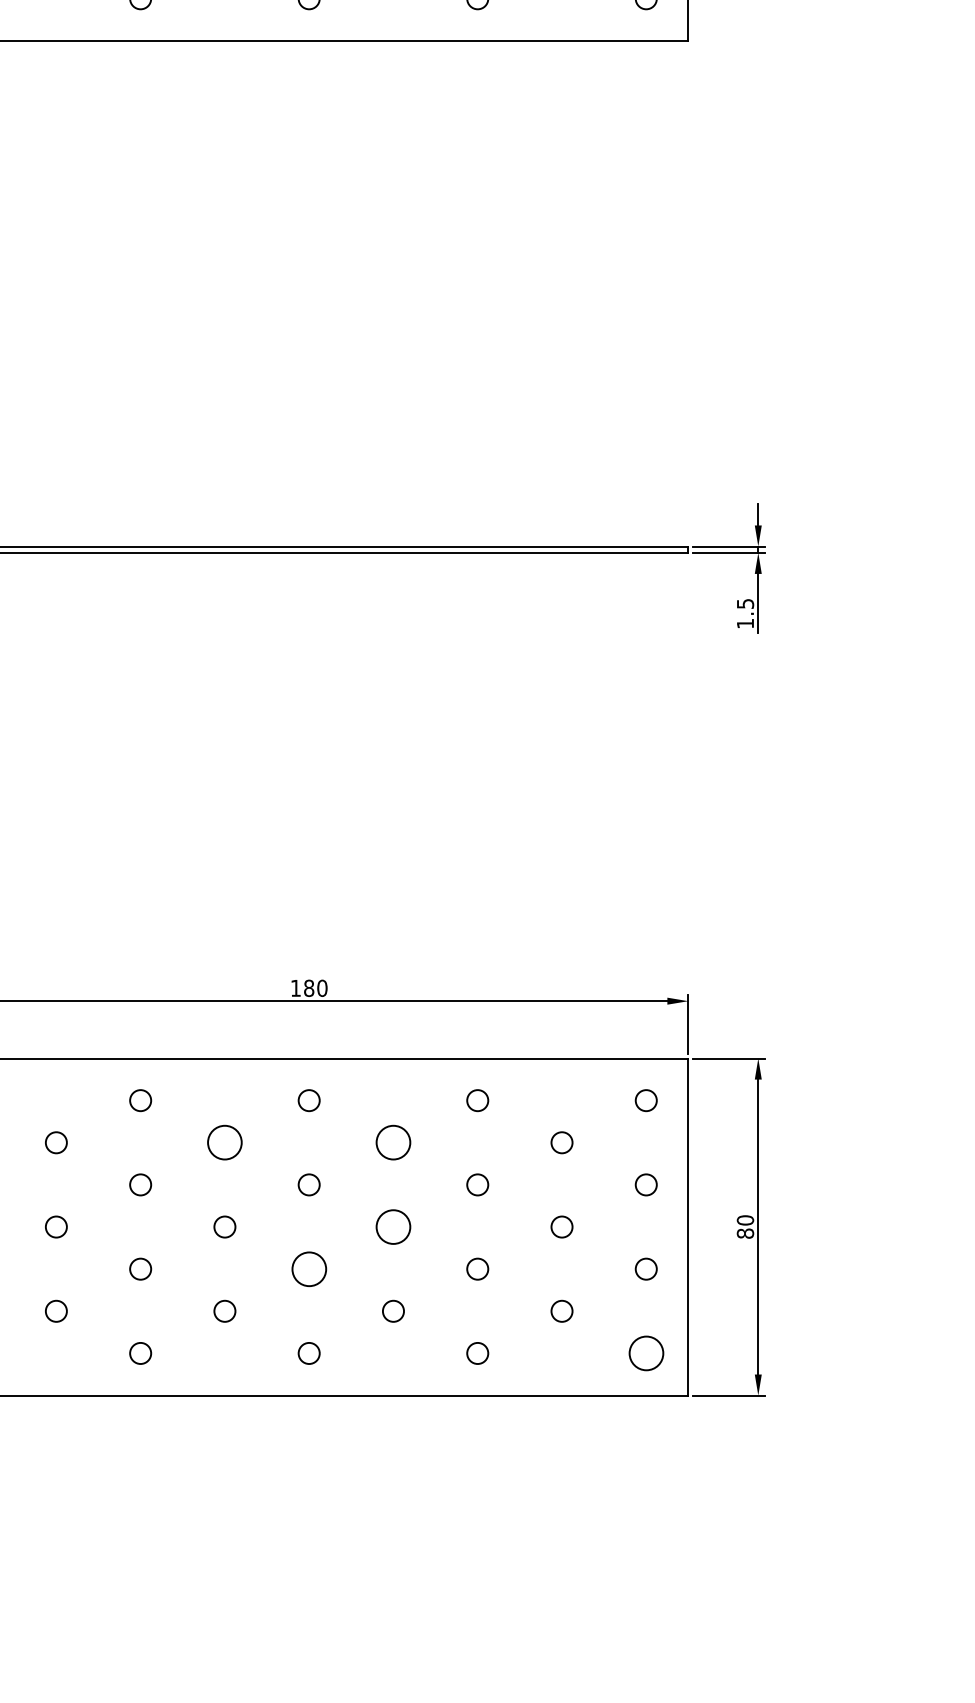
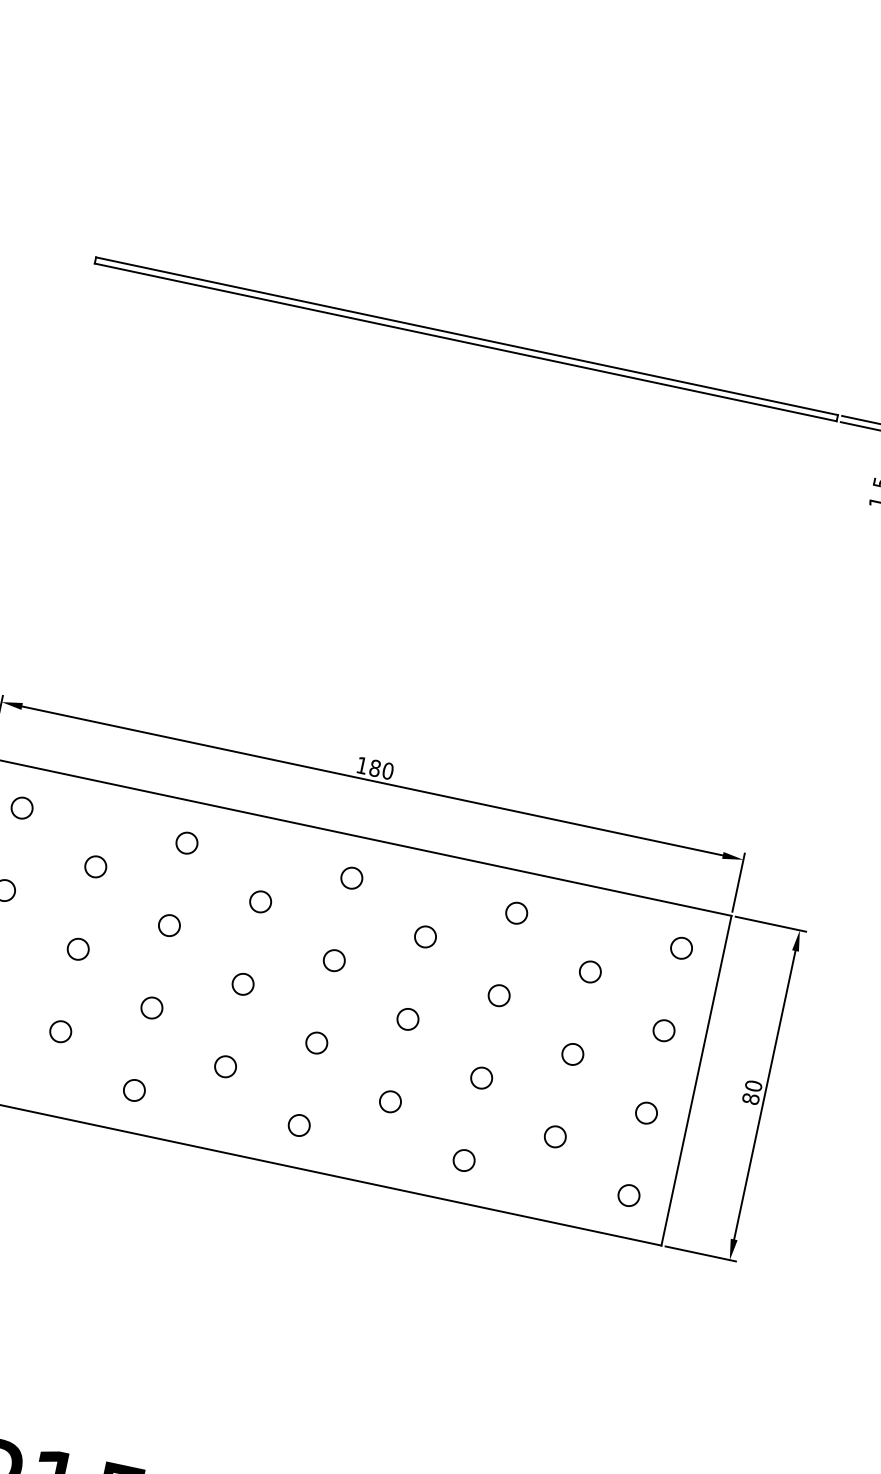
circle: (224, 1142) -> (260, 901), size x0.62
circle: (393, 1142) -> (425, 936), size x0.62
circle: (393, 1226) -> (408, 1018), size x0.62
circle: (308, 1268) -> (316, 1042), size x0.62
circle: (645, 1353) -> (628, 1195), size x0.62

